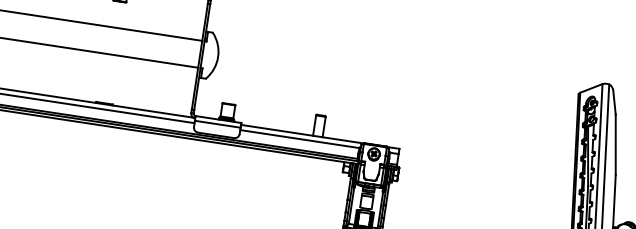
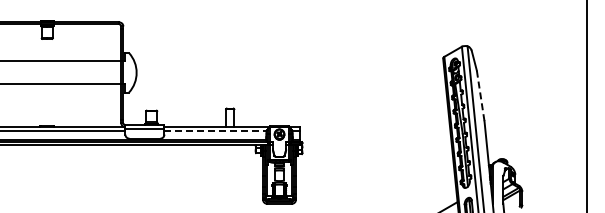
line: (300, 139) -> (216, 131), solid -> dashed
line: (615, 145) -> (480, 96), solid -> dashed

